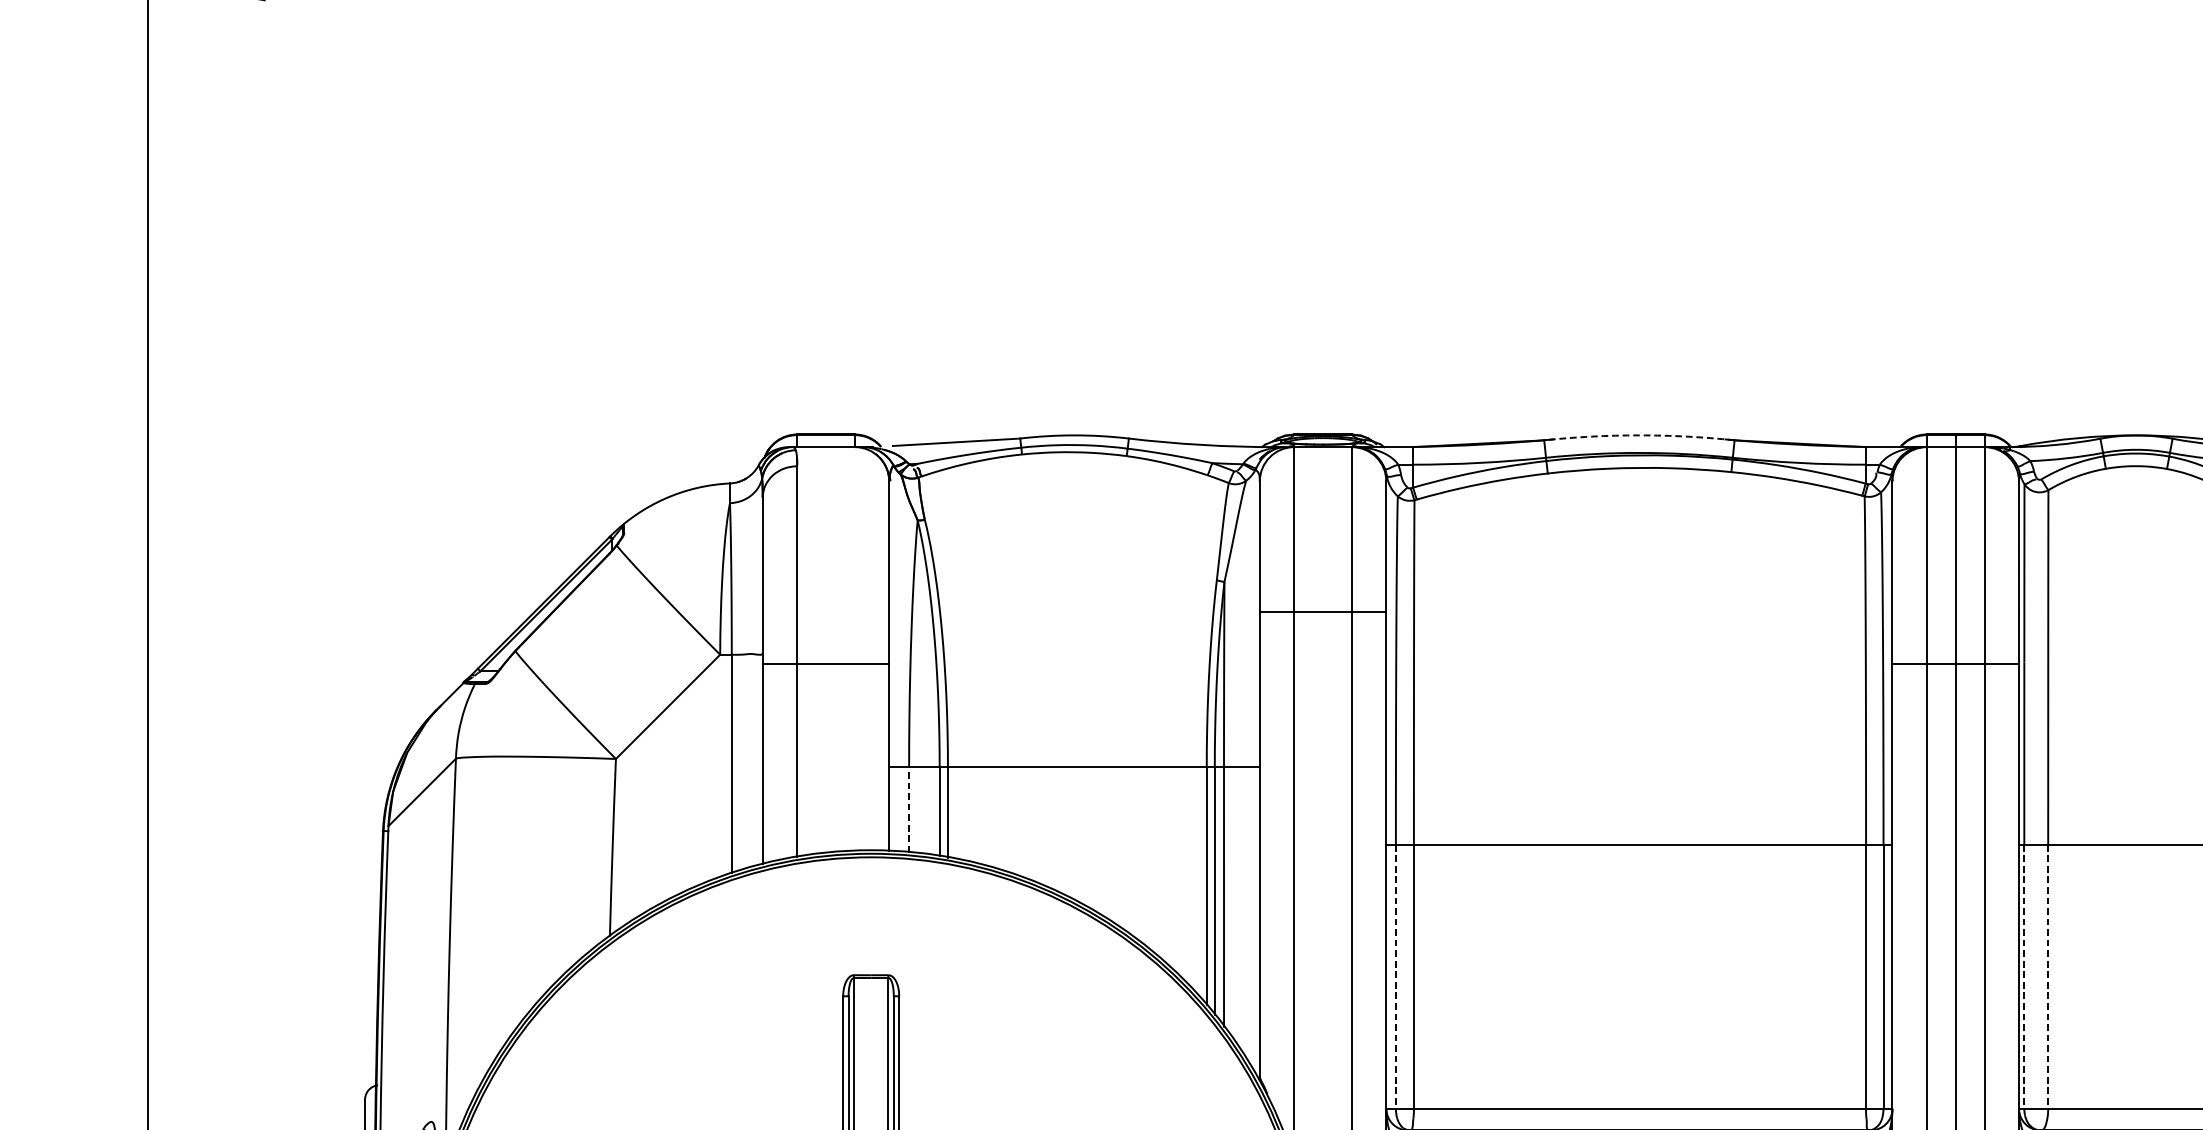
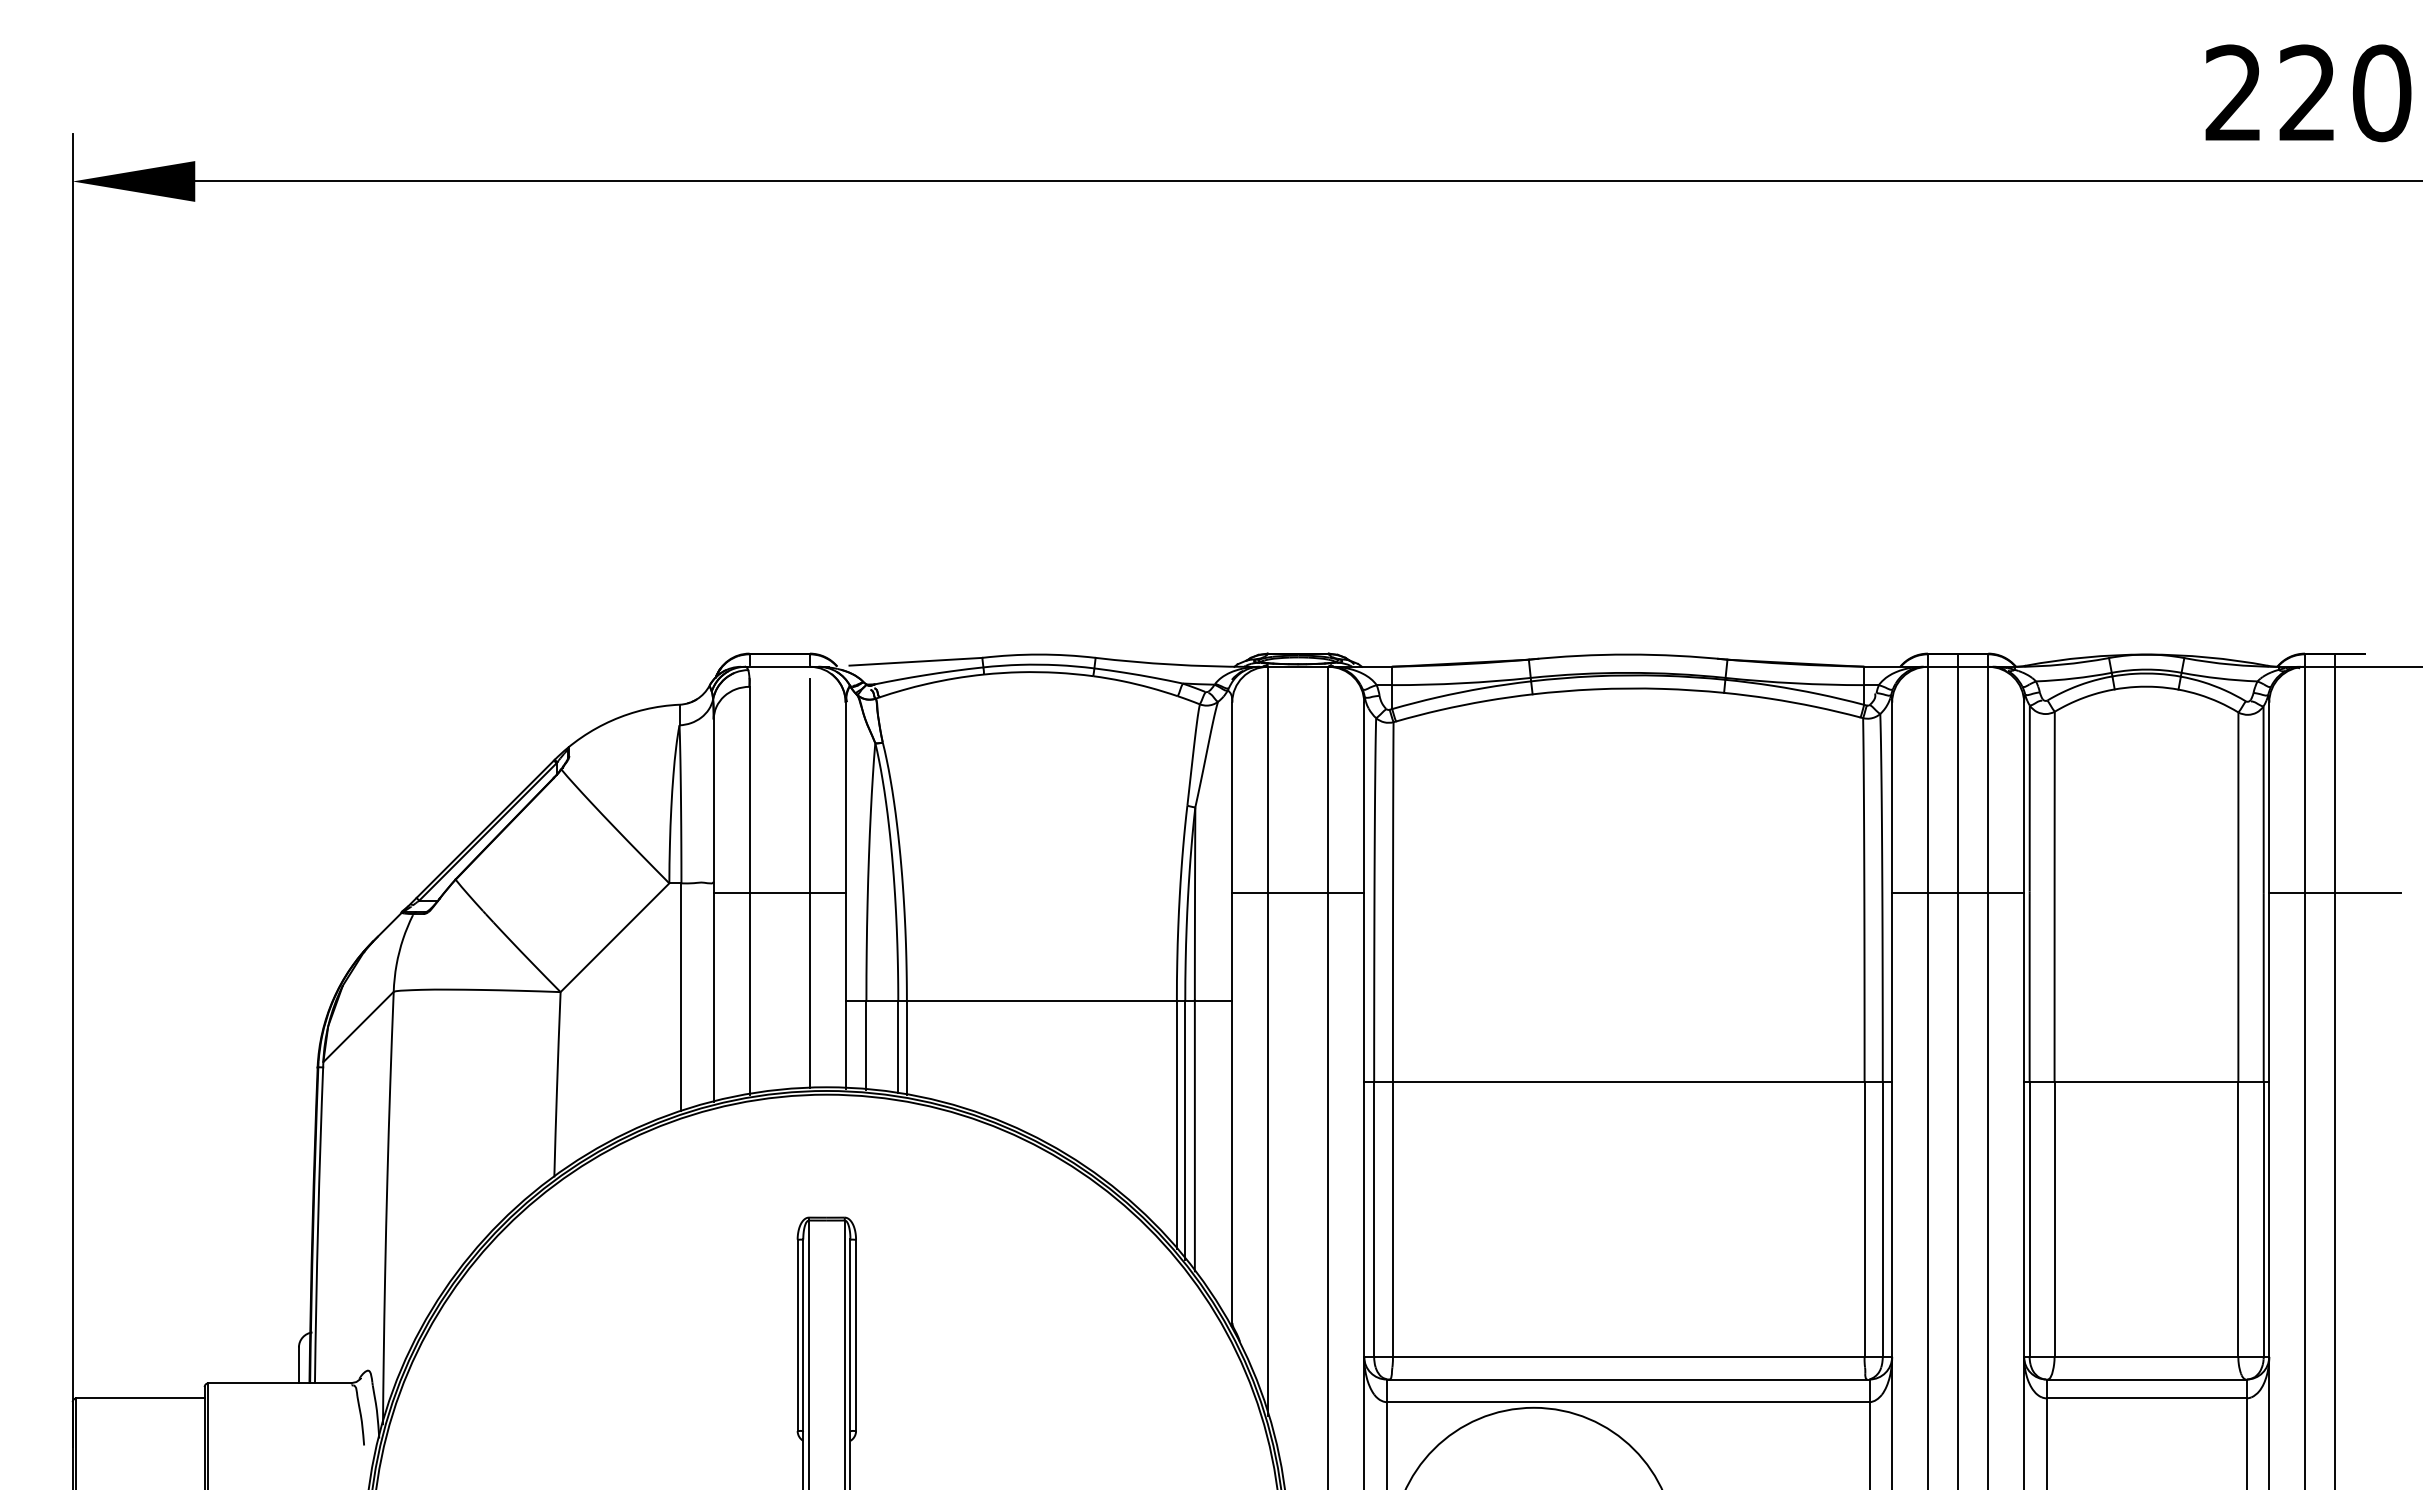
arc: (1639, 435) -> (1628, 654), dashed -> solid
line: (1323, 612) -> (1298, 893), moved
line: (854, 654) -> (809, 883), added
line: (909, 810) -> (866, 1045), dashed -> solid
line: (1396, 976) -> (1374, 1219), dashed -> solid
line: (2024, 976) -> (2029, 1219), dashed -> solid
line: (2048, 976) -> (2054, 1219), dashed -> solid

